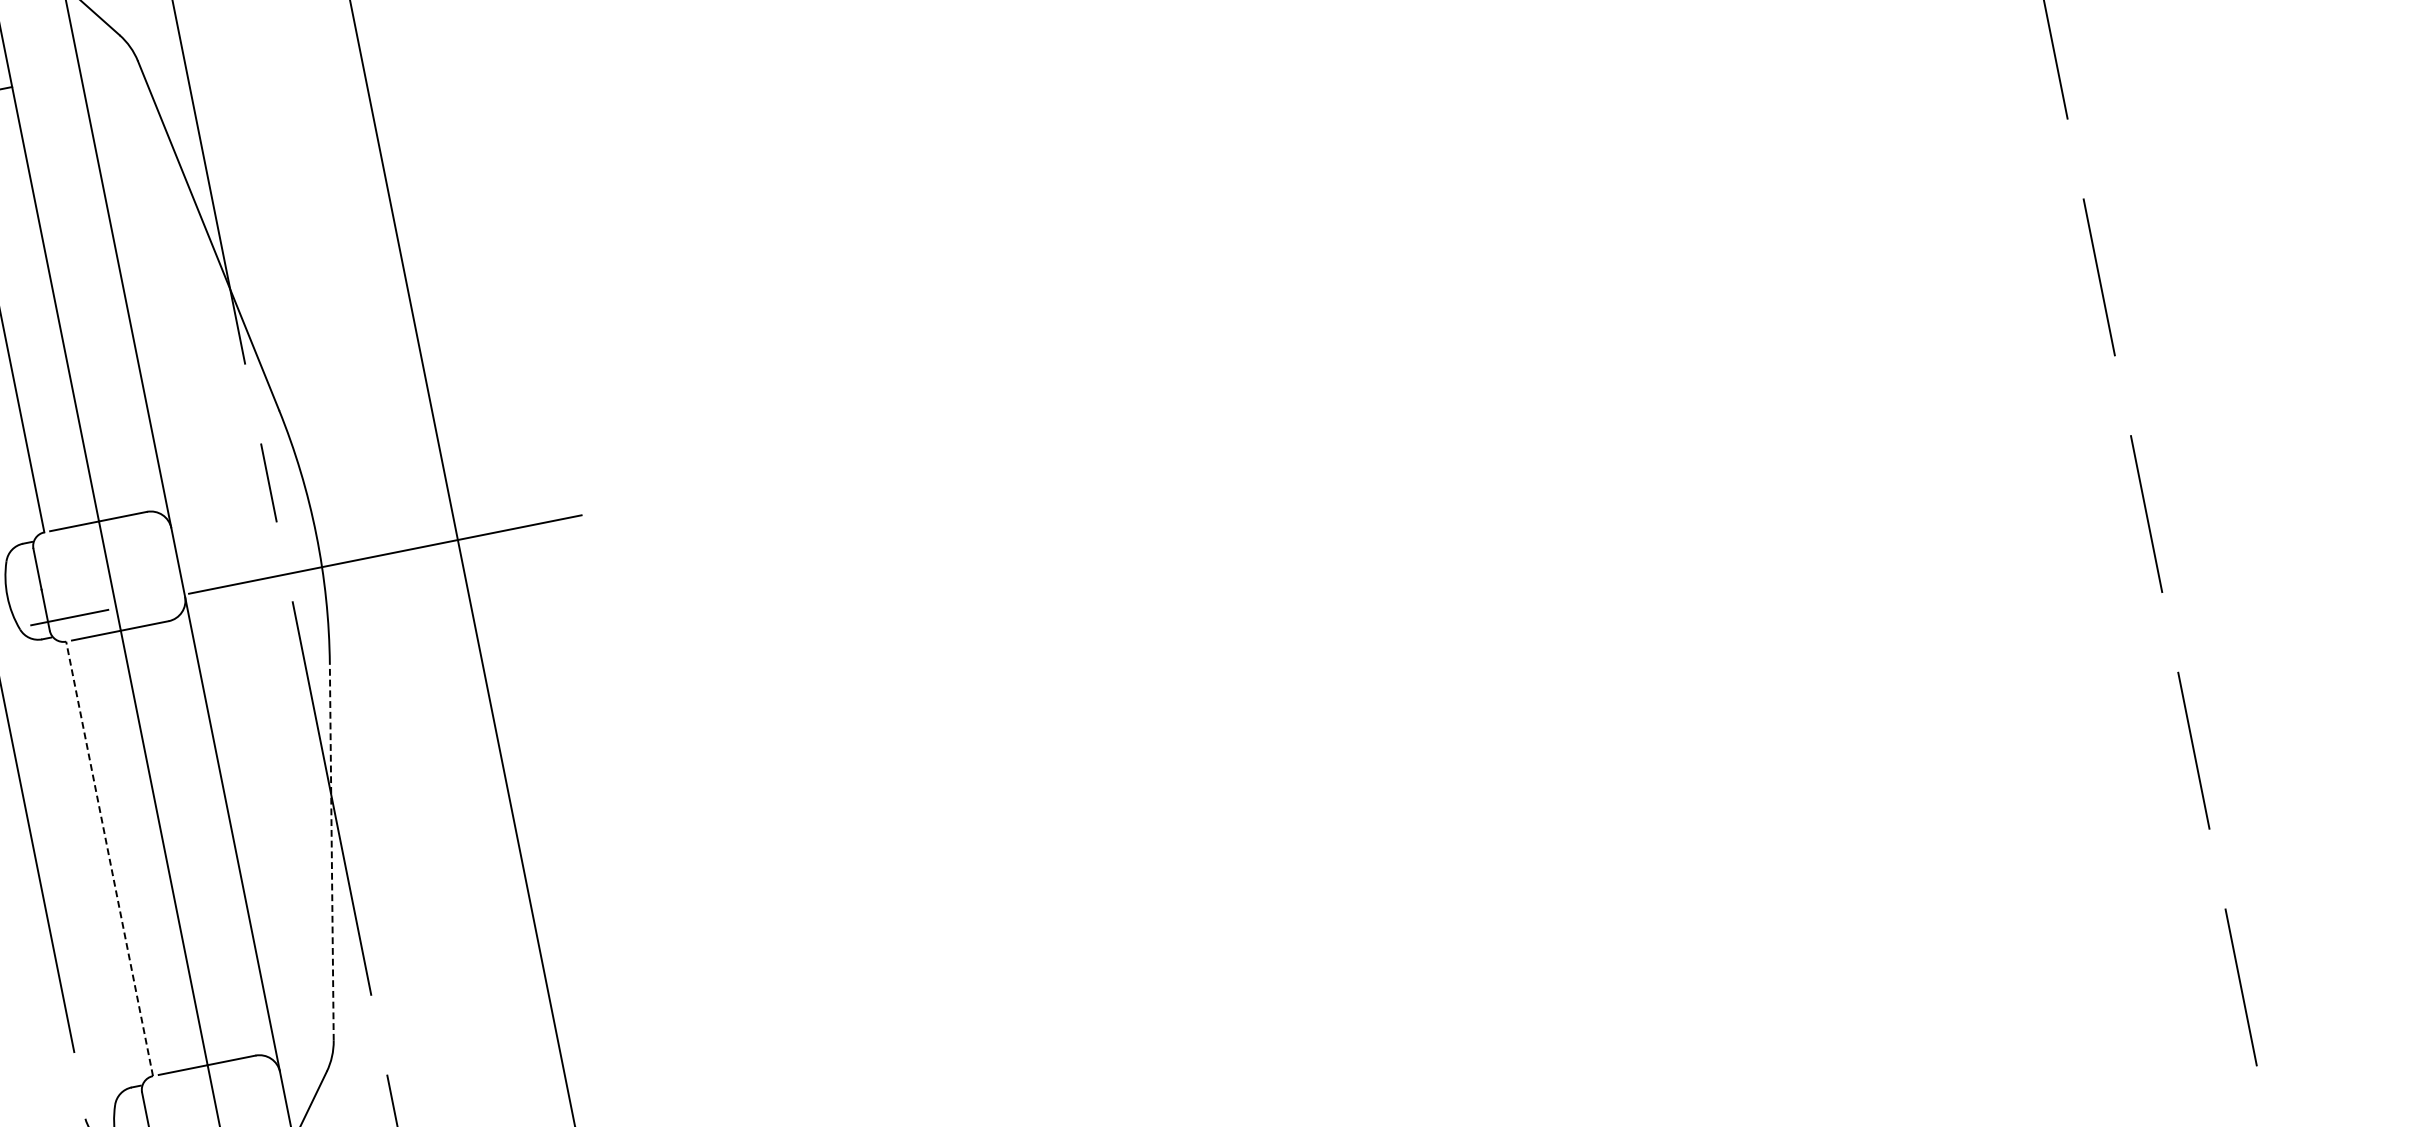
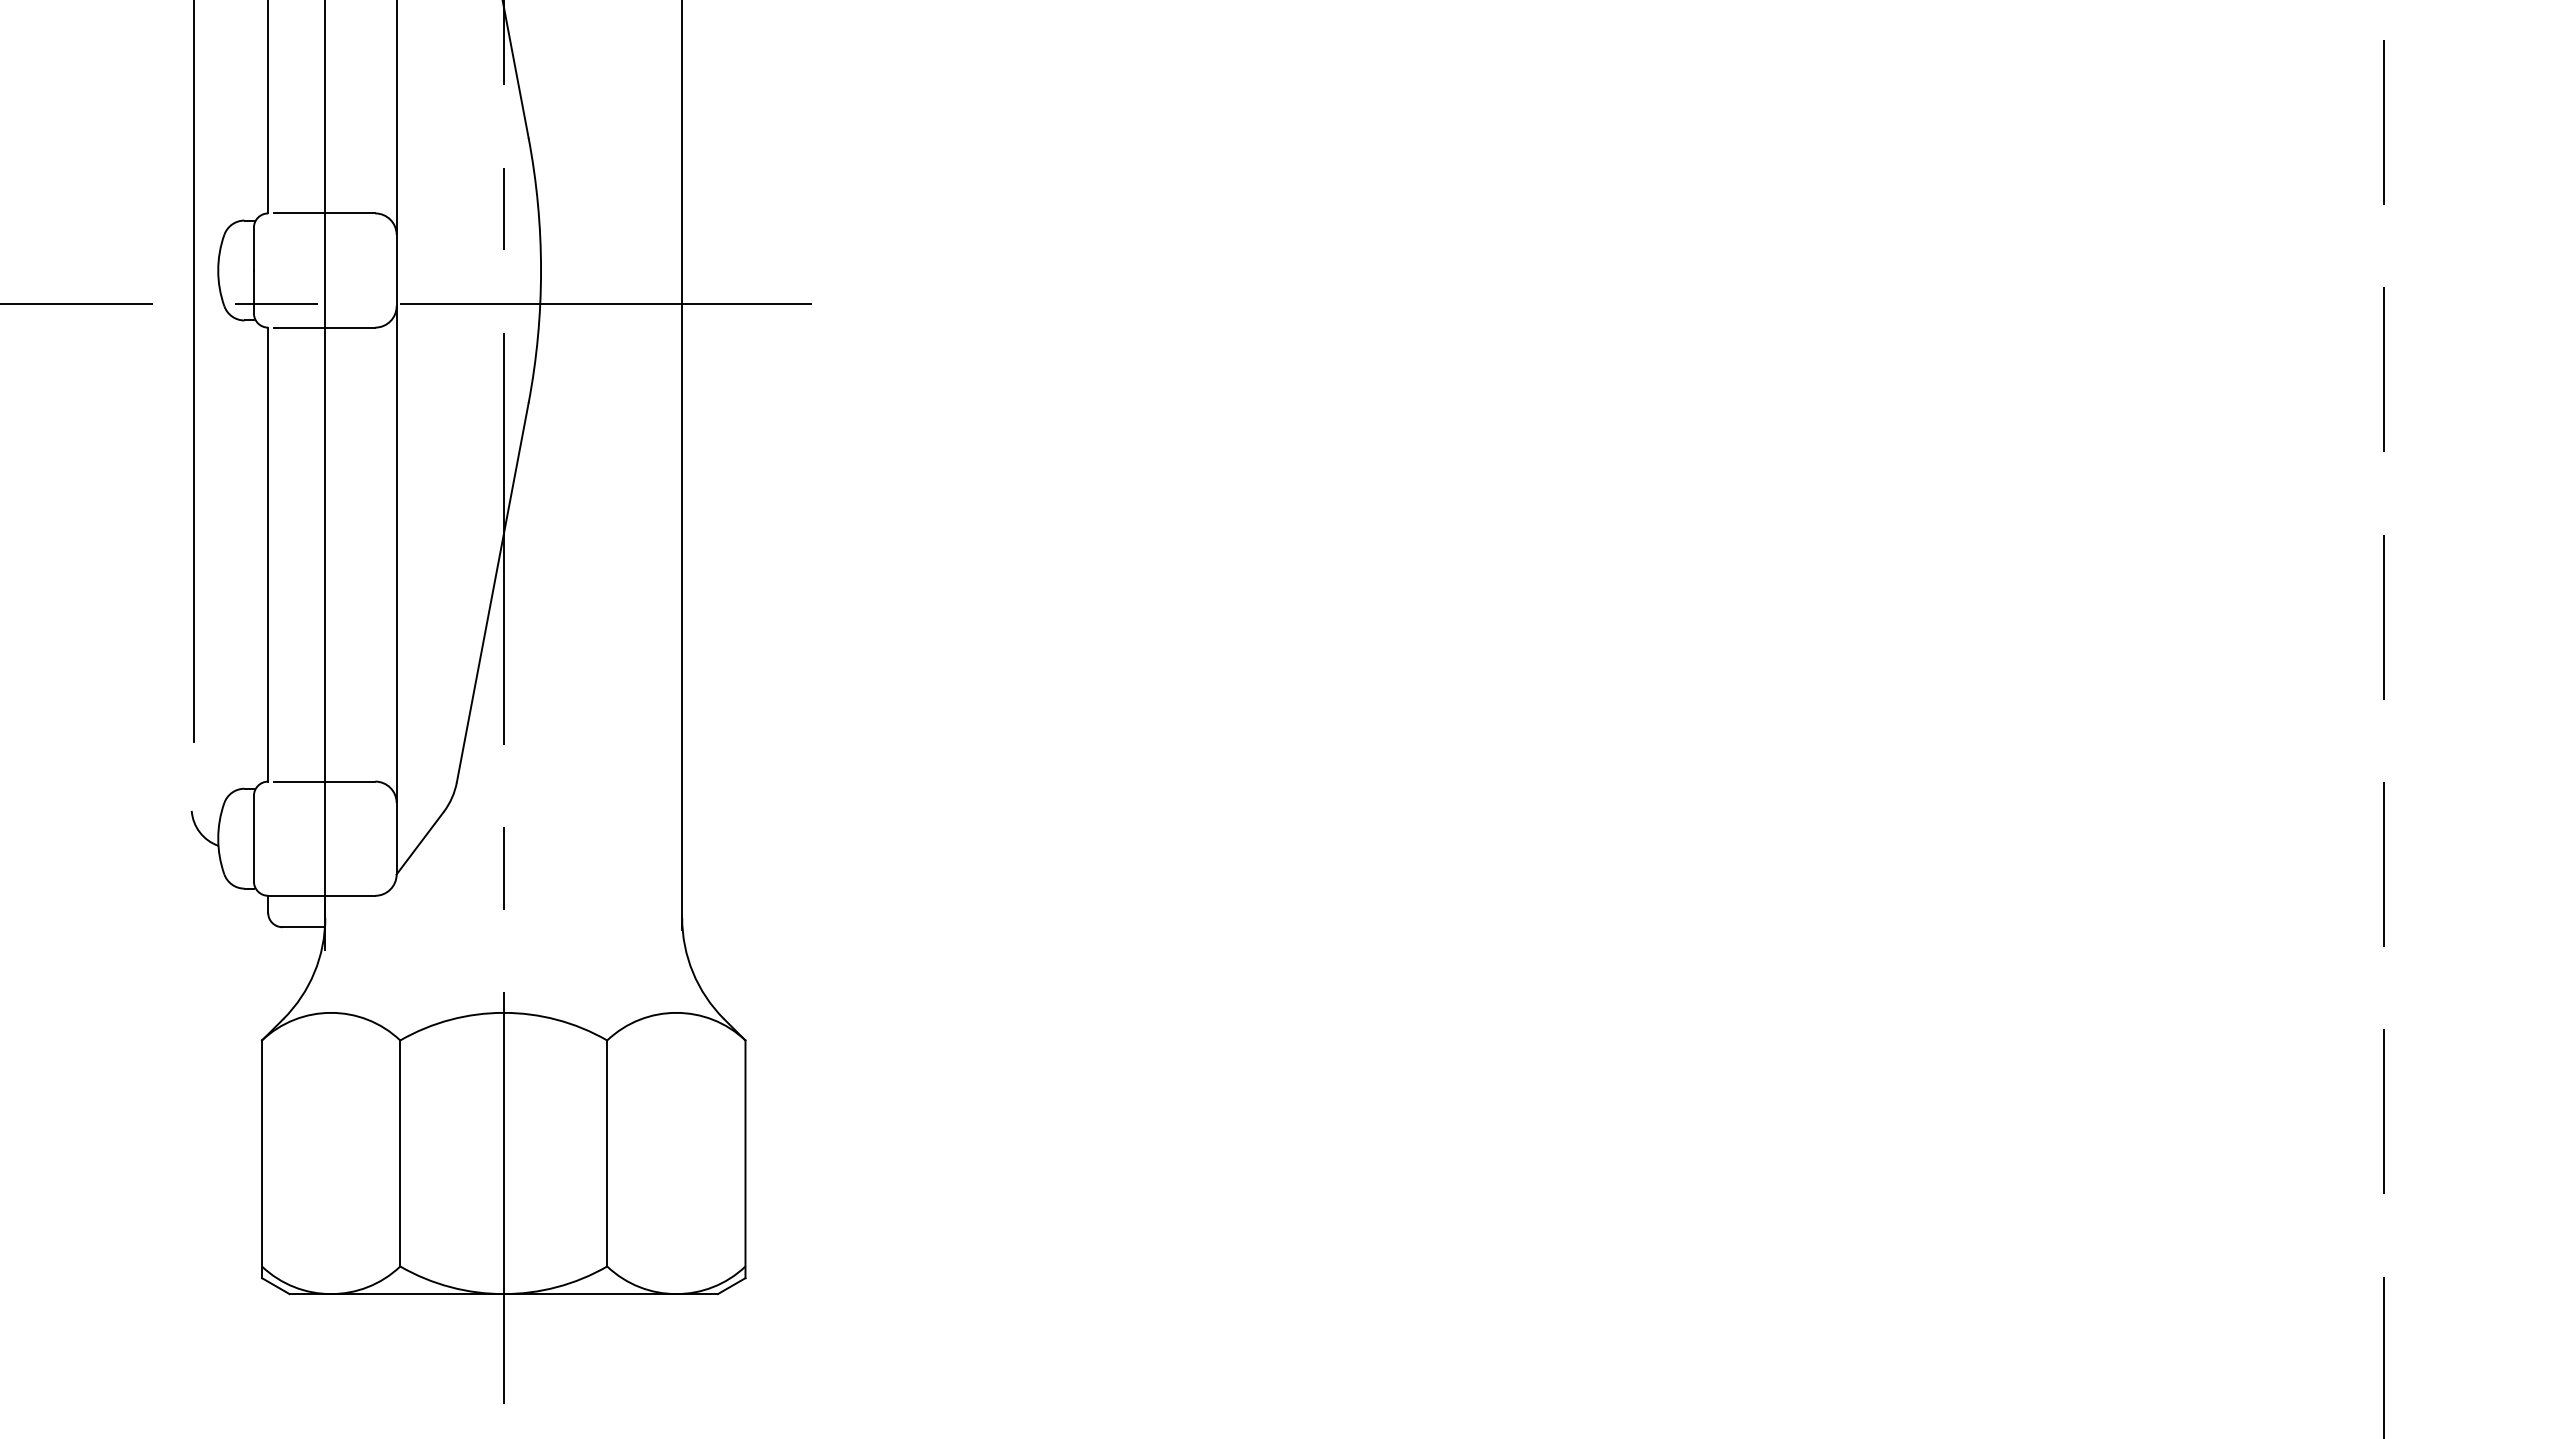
line: (331, 852) -> (492, 592), dashed -> solid
line: (109, 858) -> (268, 554), dashed -> solid

